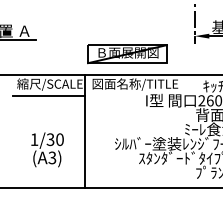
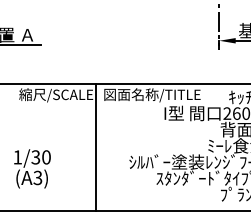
part: (127, 53) -> (143, 60), removed
line: (48, 96) -> (54, 108), removed
text: (47, 149) -> (32, 168), moved

